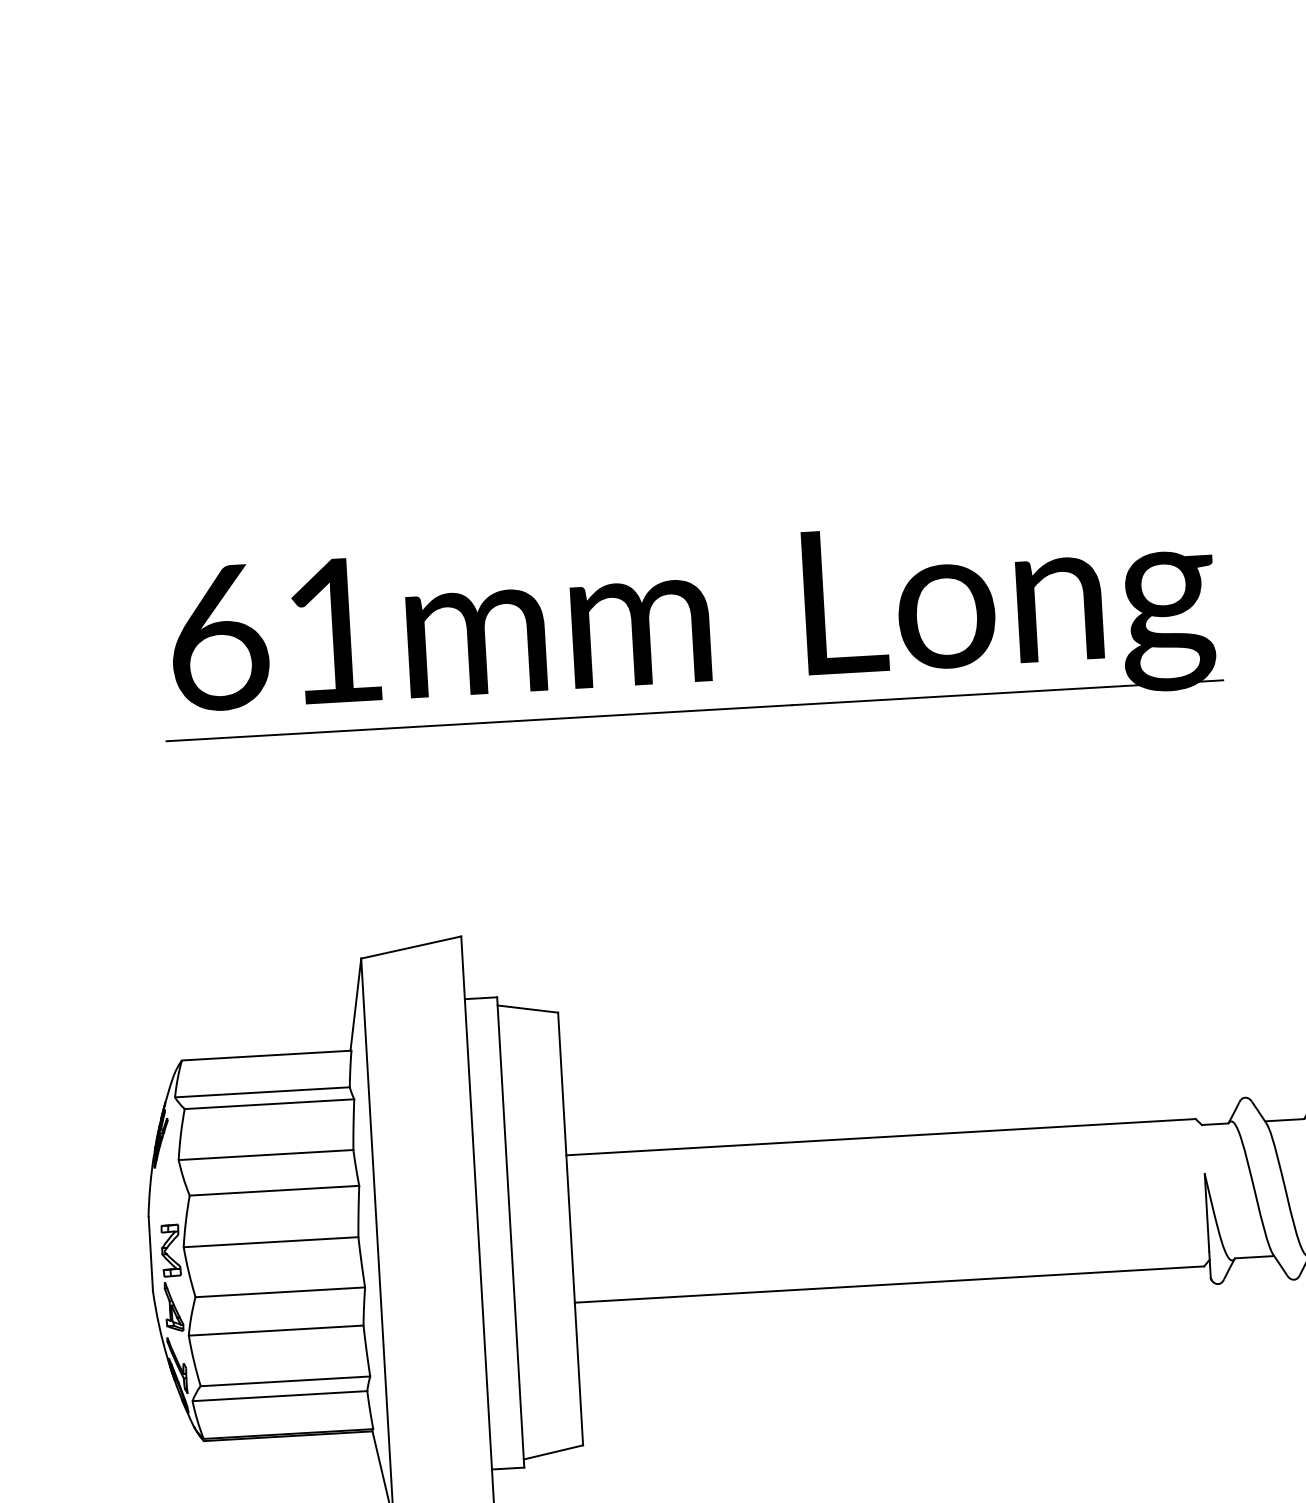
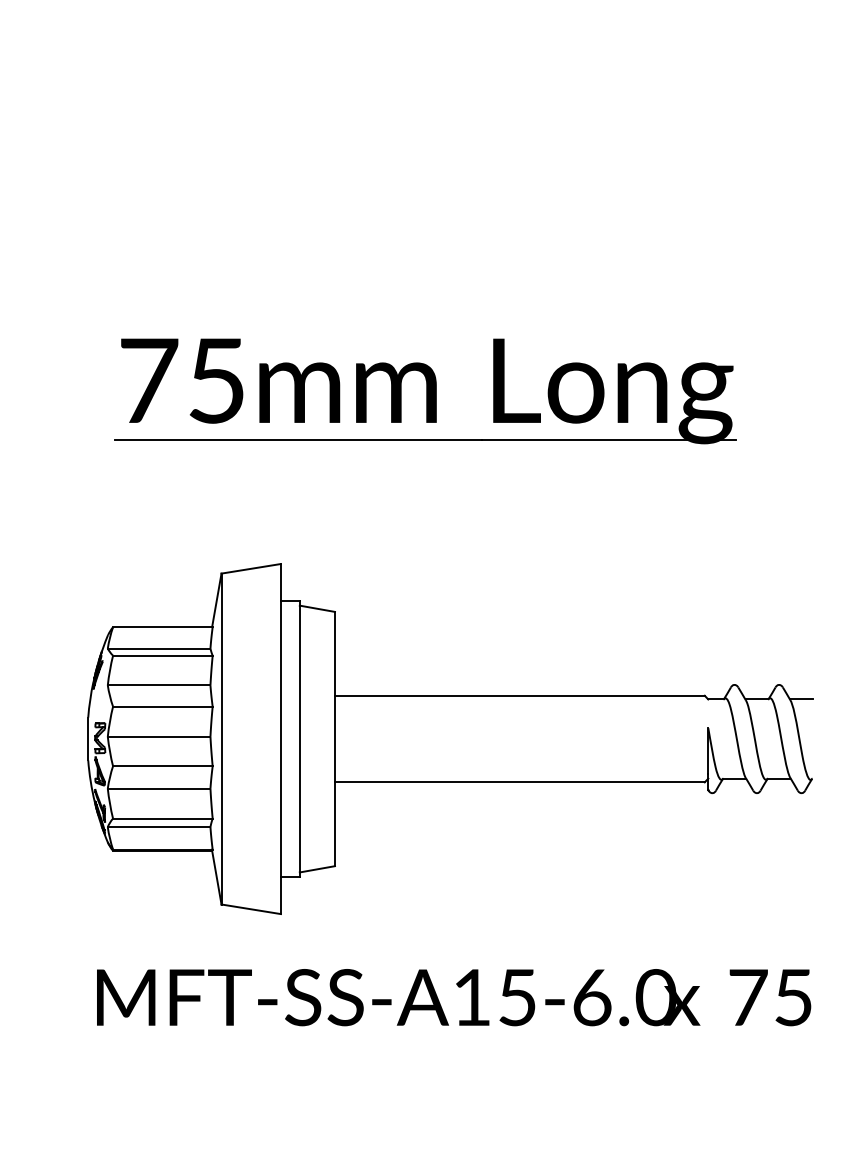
text: (275, 633) -> (182, 380), 61mm -> 75mm

